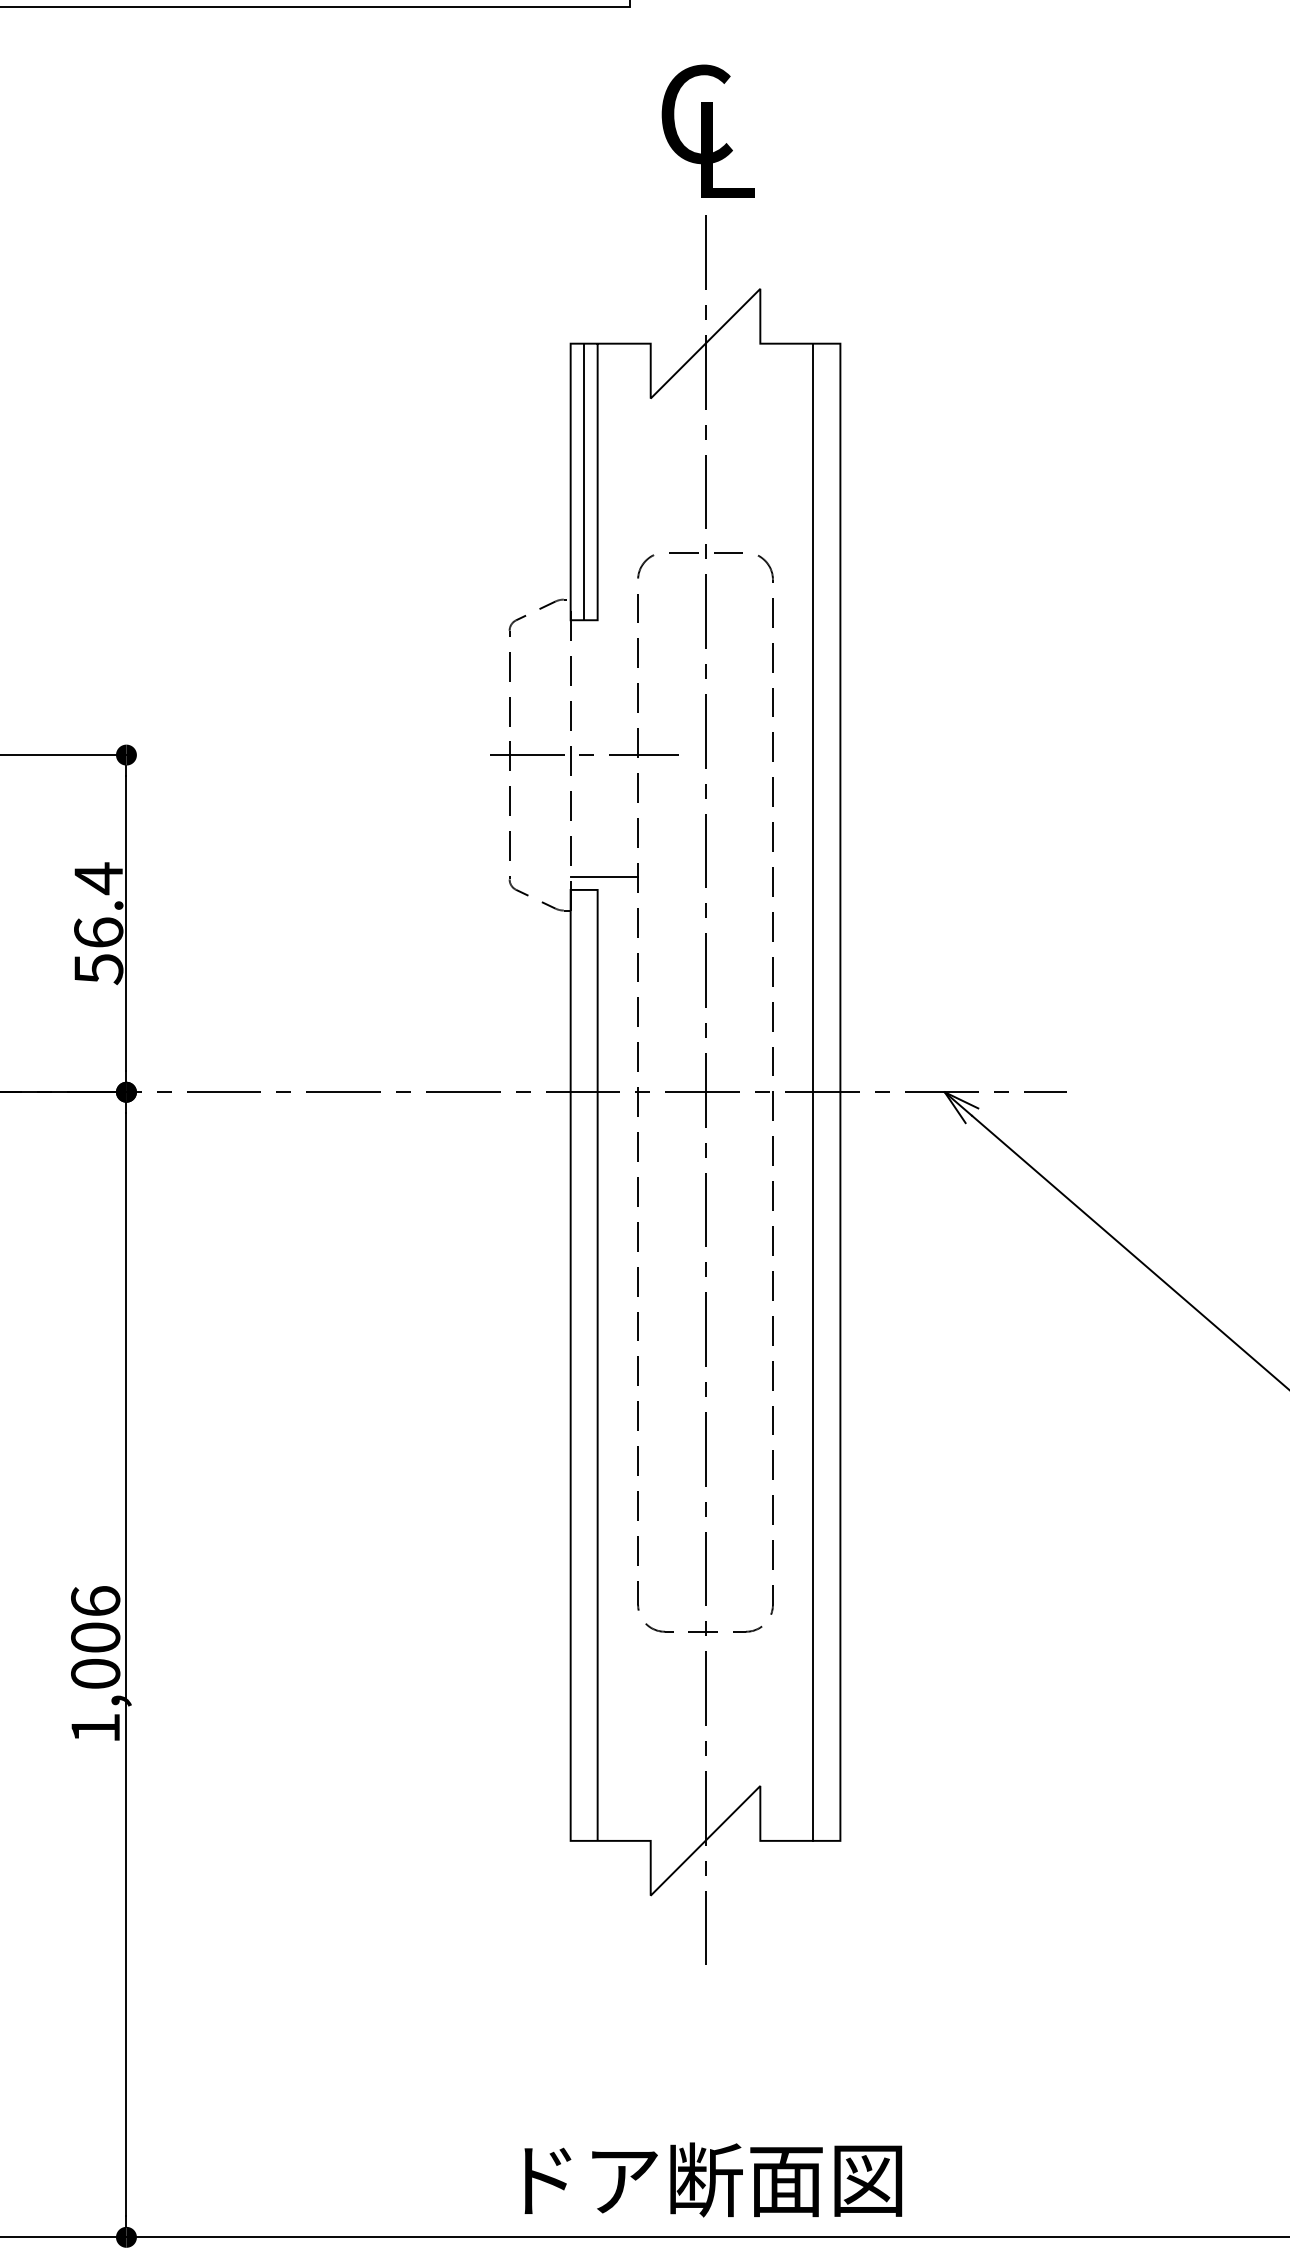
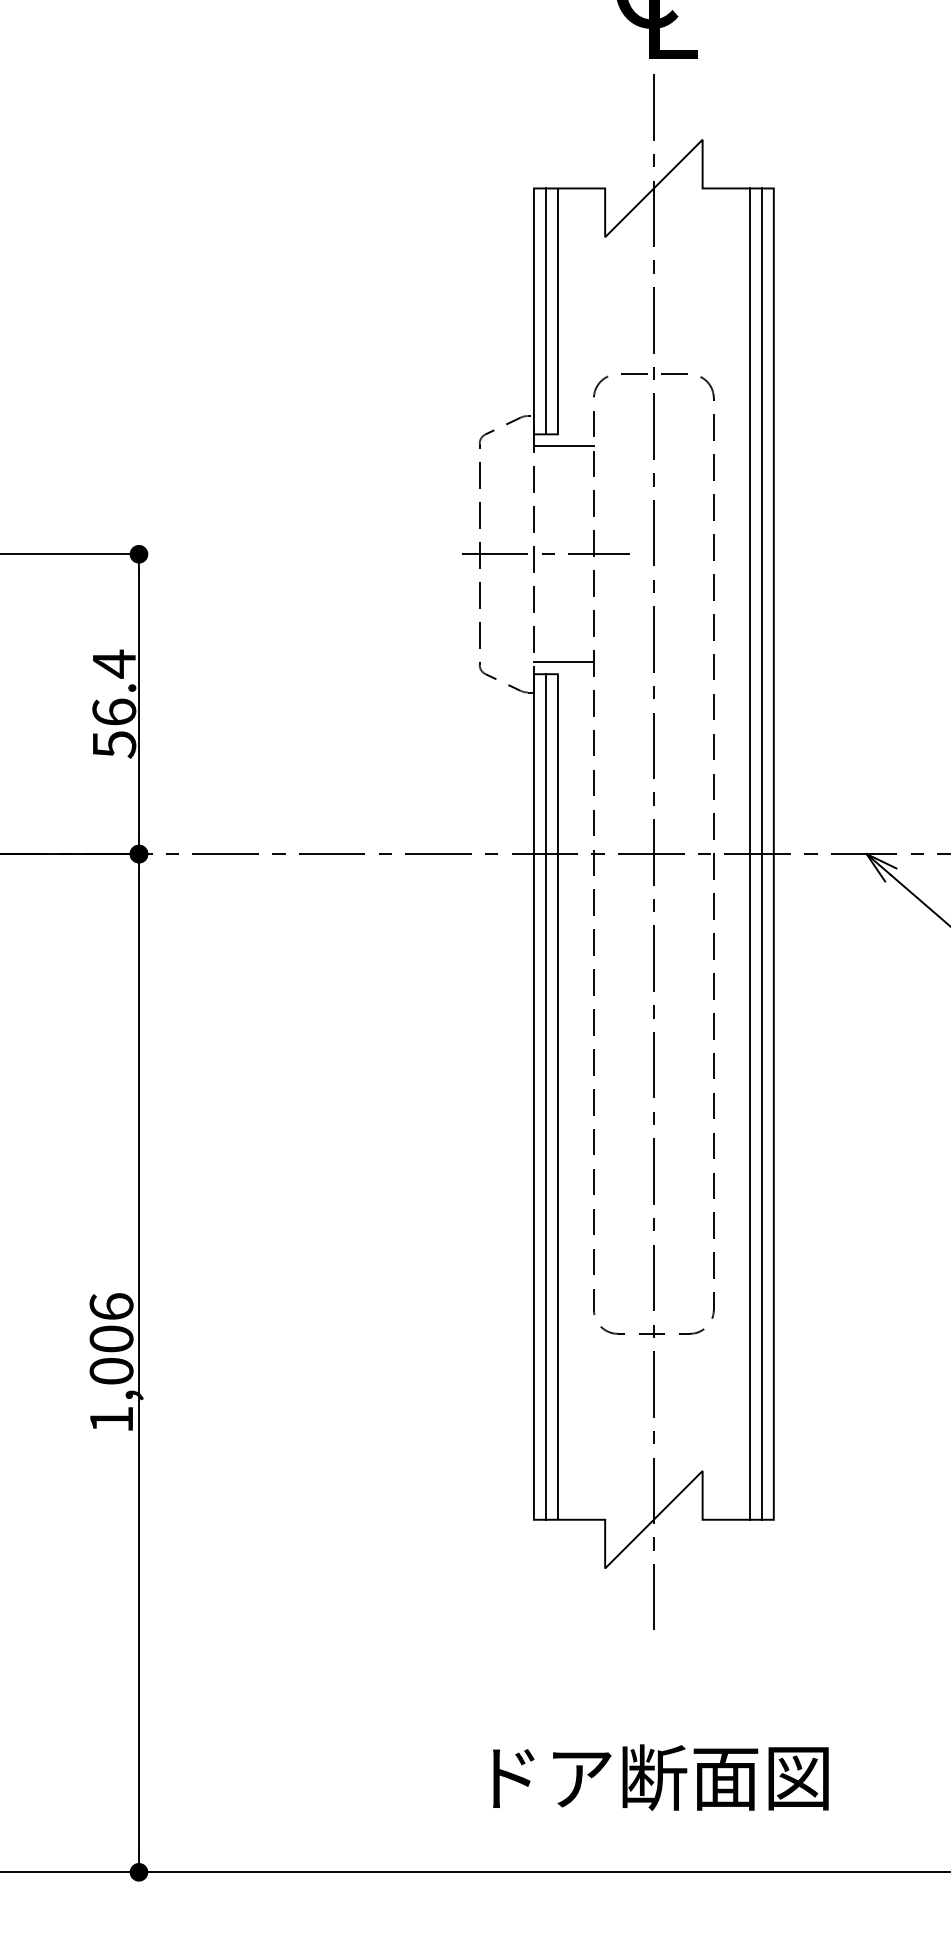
line: (604, 633) -> (564, 446), added
line: (826, 1091) -> (761, 853), added
line: (584, 1364) -> (546, 1096), added
text: (713, 2179) -> (660, 1777), moved

